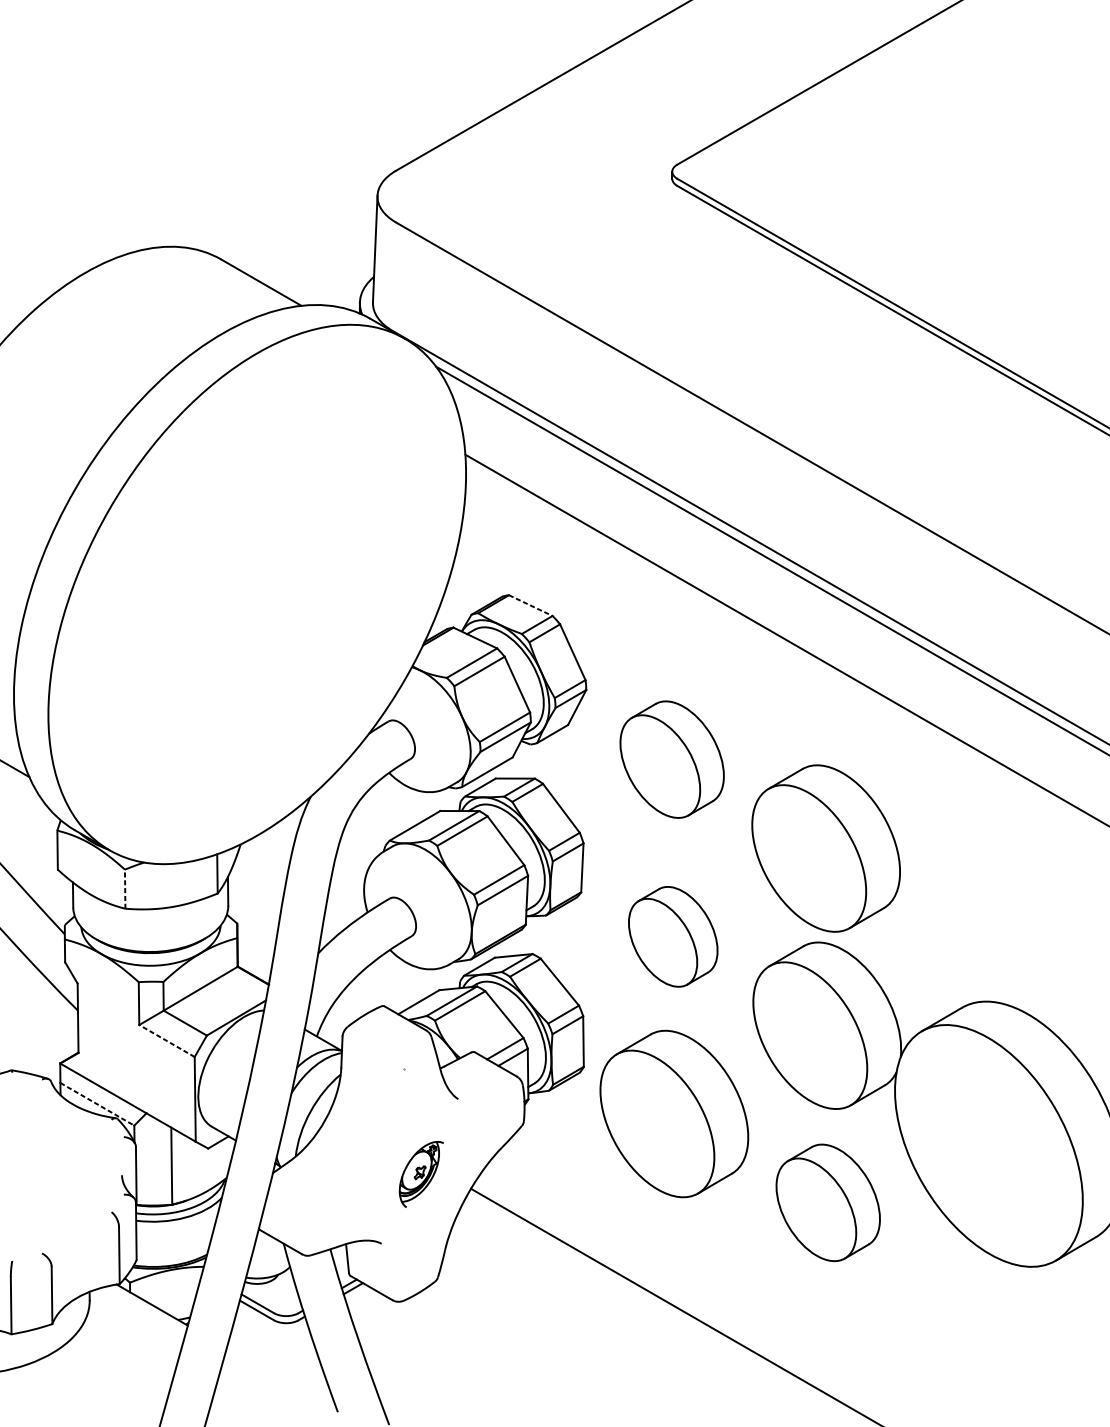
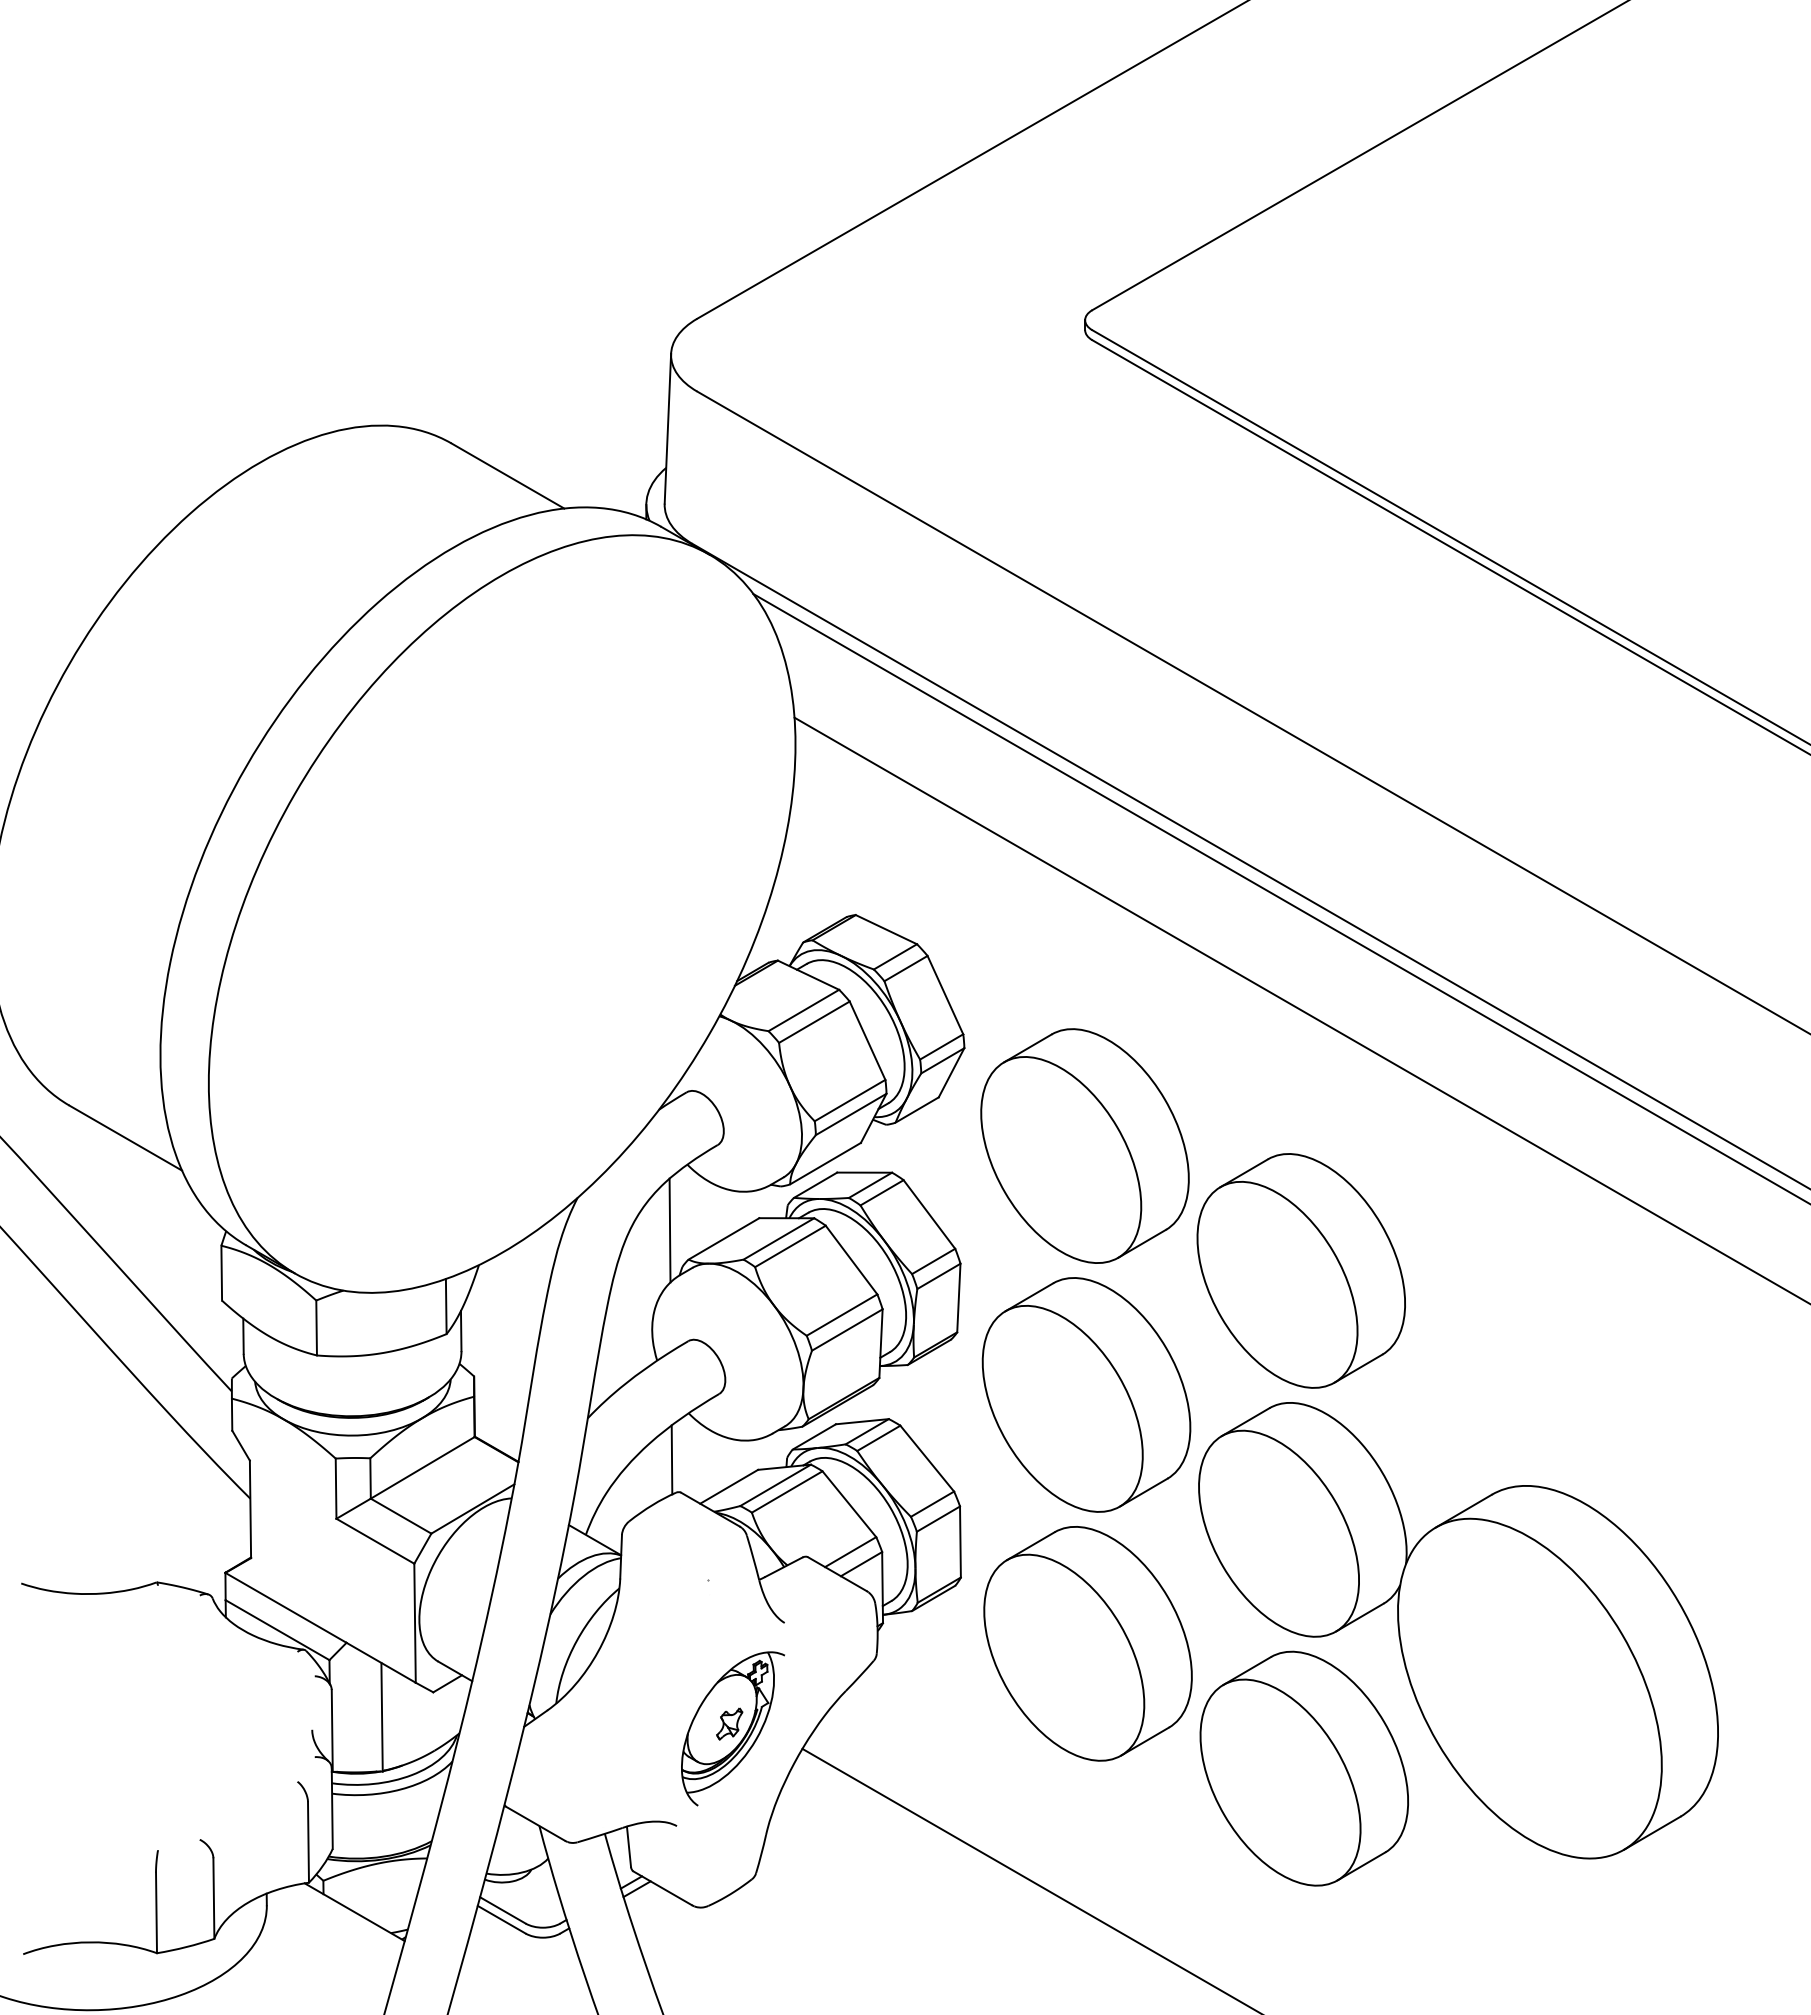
line: (530, 605) -> (886, 929), dashed -> solid
part: (671, 759) -> (1084, 1145), size x1.43
line: (376, 819) -> (669, 1230), added
line: (125, 888) -> (316, 1327), dashed -> solid
part: (673, 936) -> (1086, 1394), size x1.67
line: (377, 982) -> (671, 1459), added
line: (167, 1041) -> (375, 1541), dashed -> solid
line: (97, 1104) -> (277, 1630), dashed -> solid
part: (421, 1174) -> (732, 1728), size x1.67
part: (827, 1202) -> (1303, 1768), size x1.43

